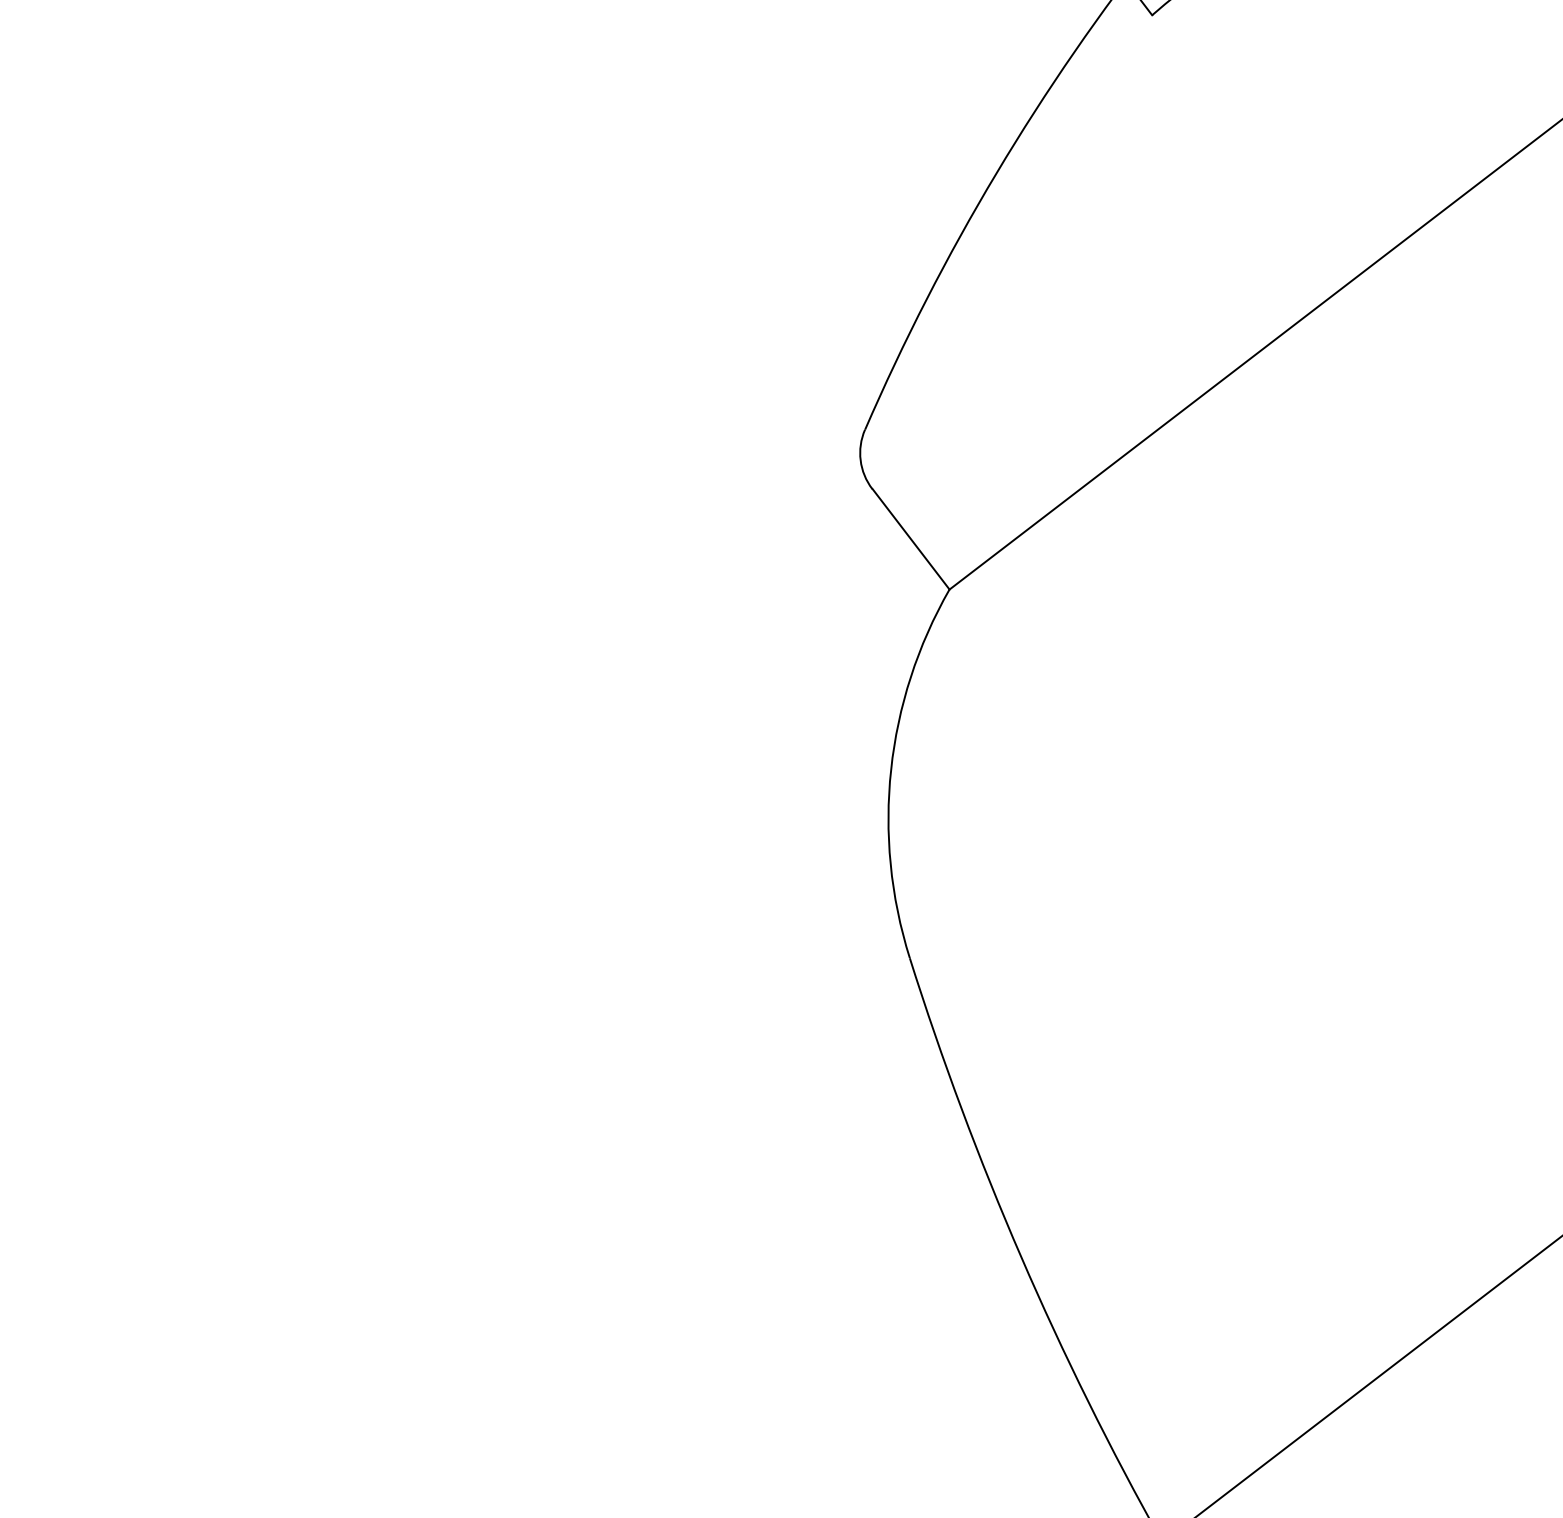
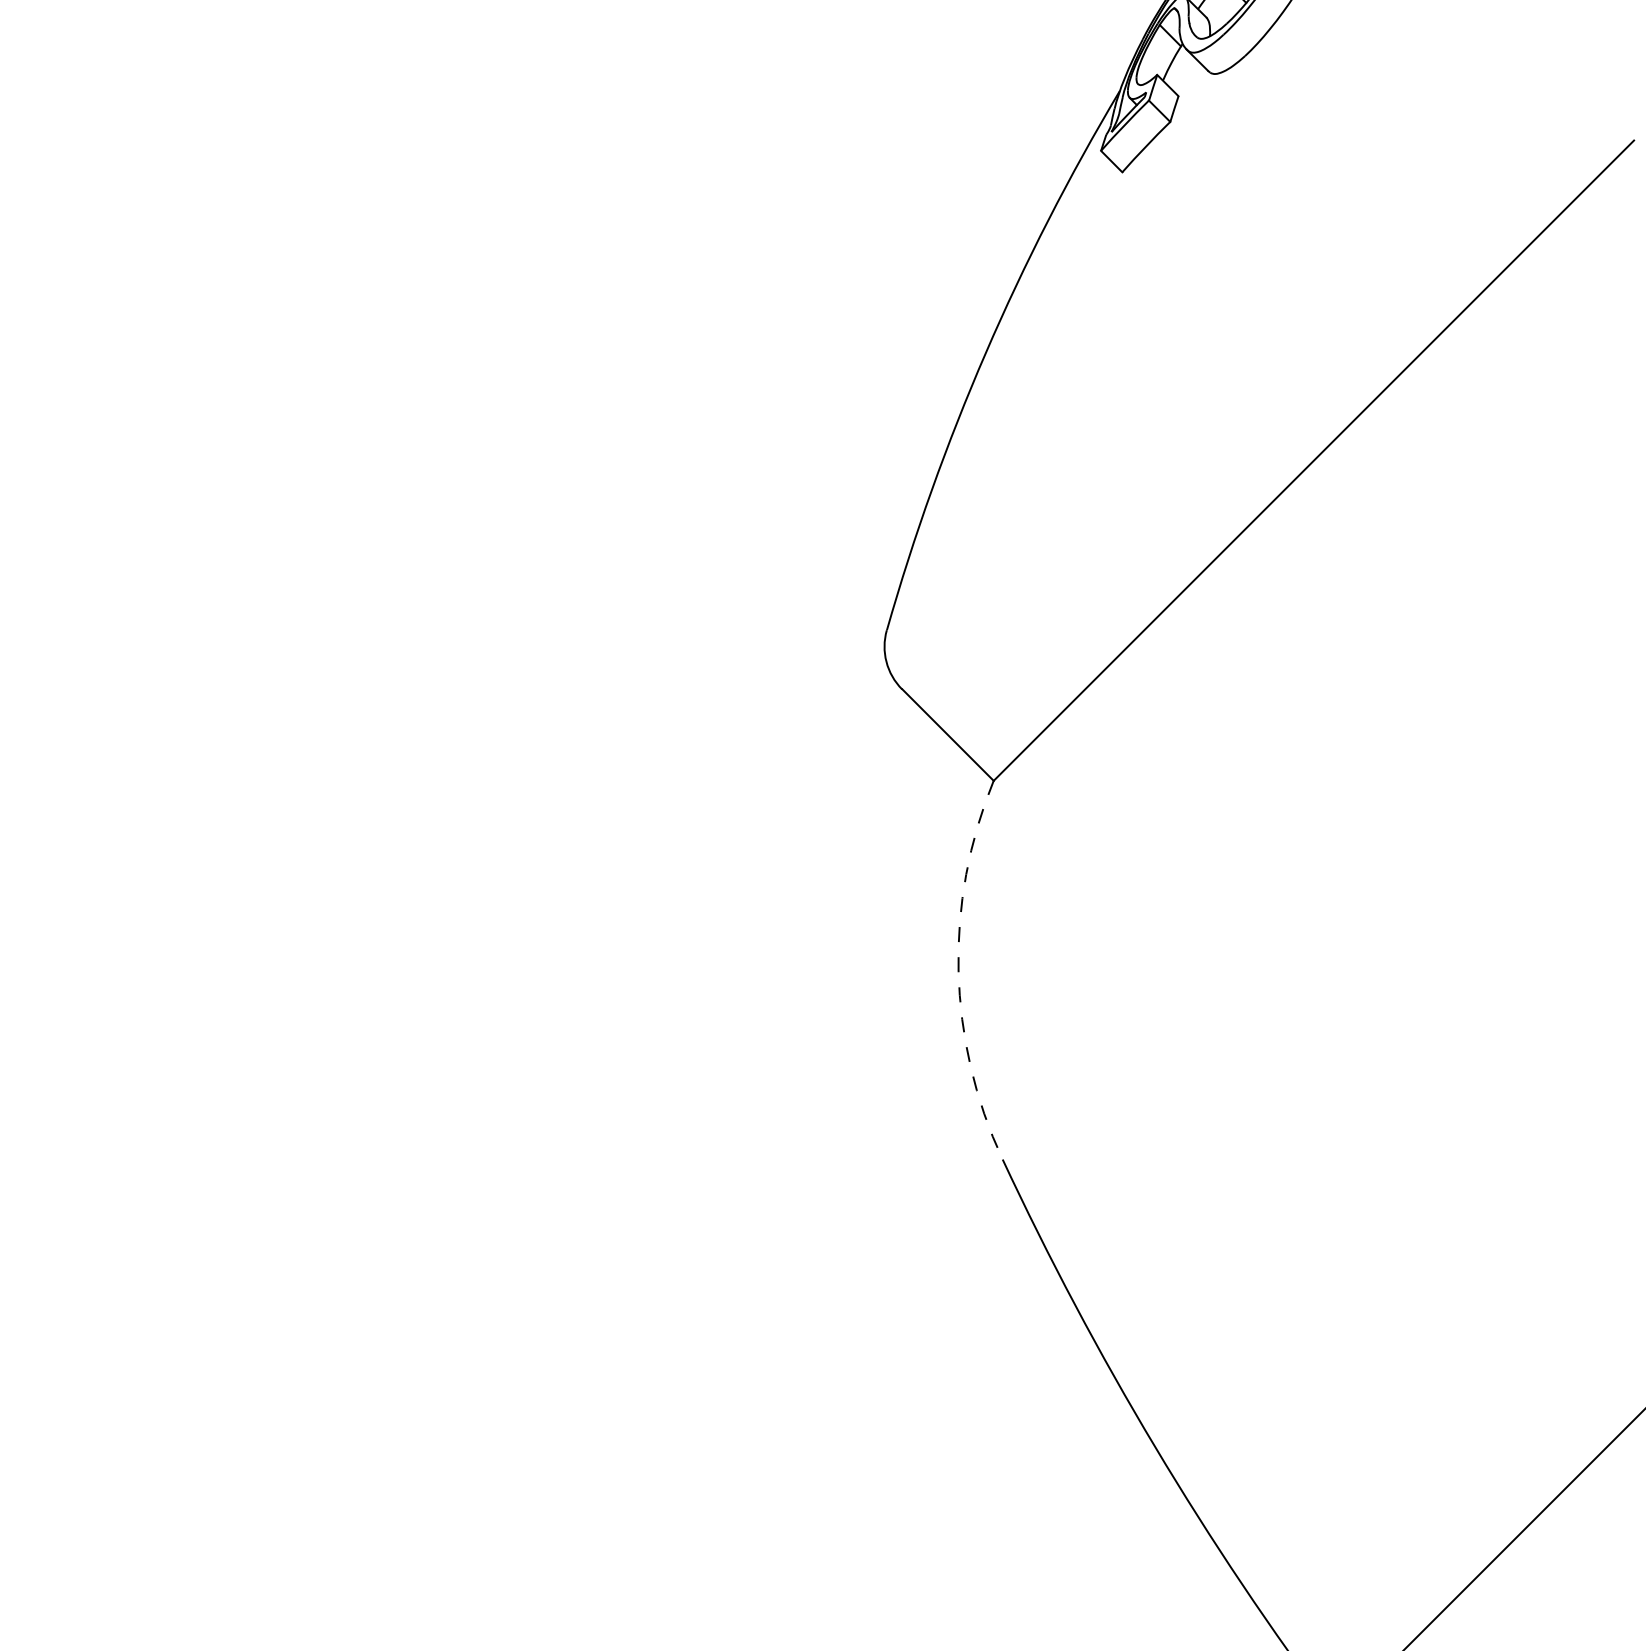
arc: (891, 770) -> (958, 971), solid -> dashed

